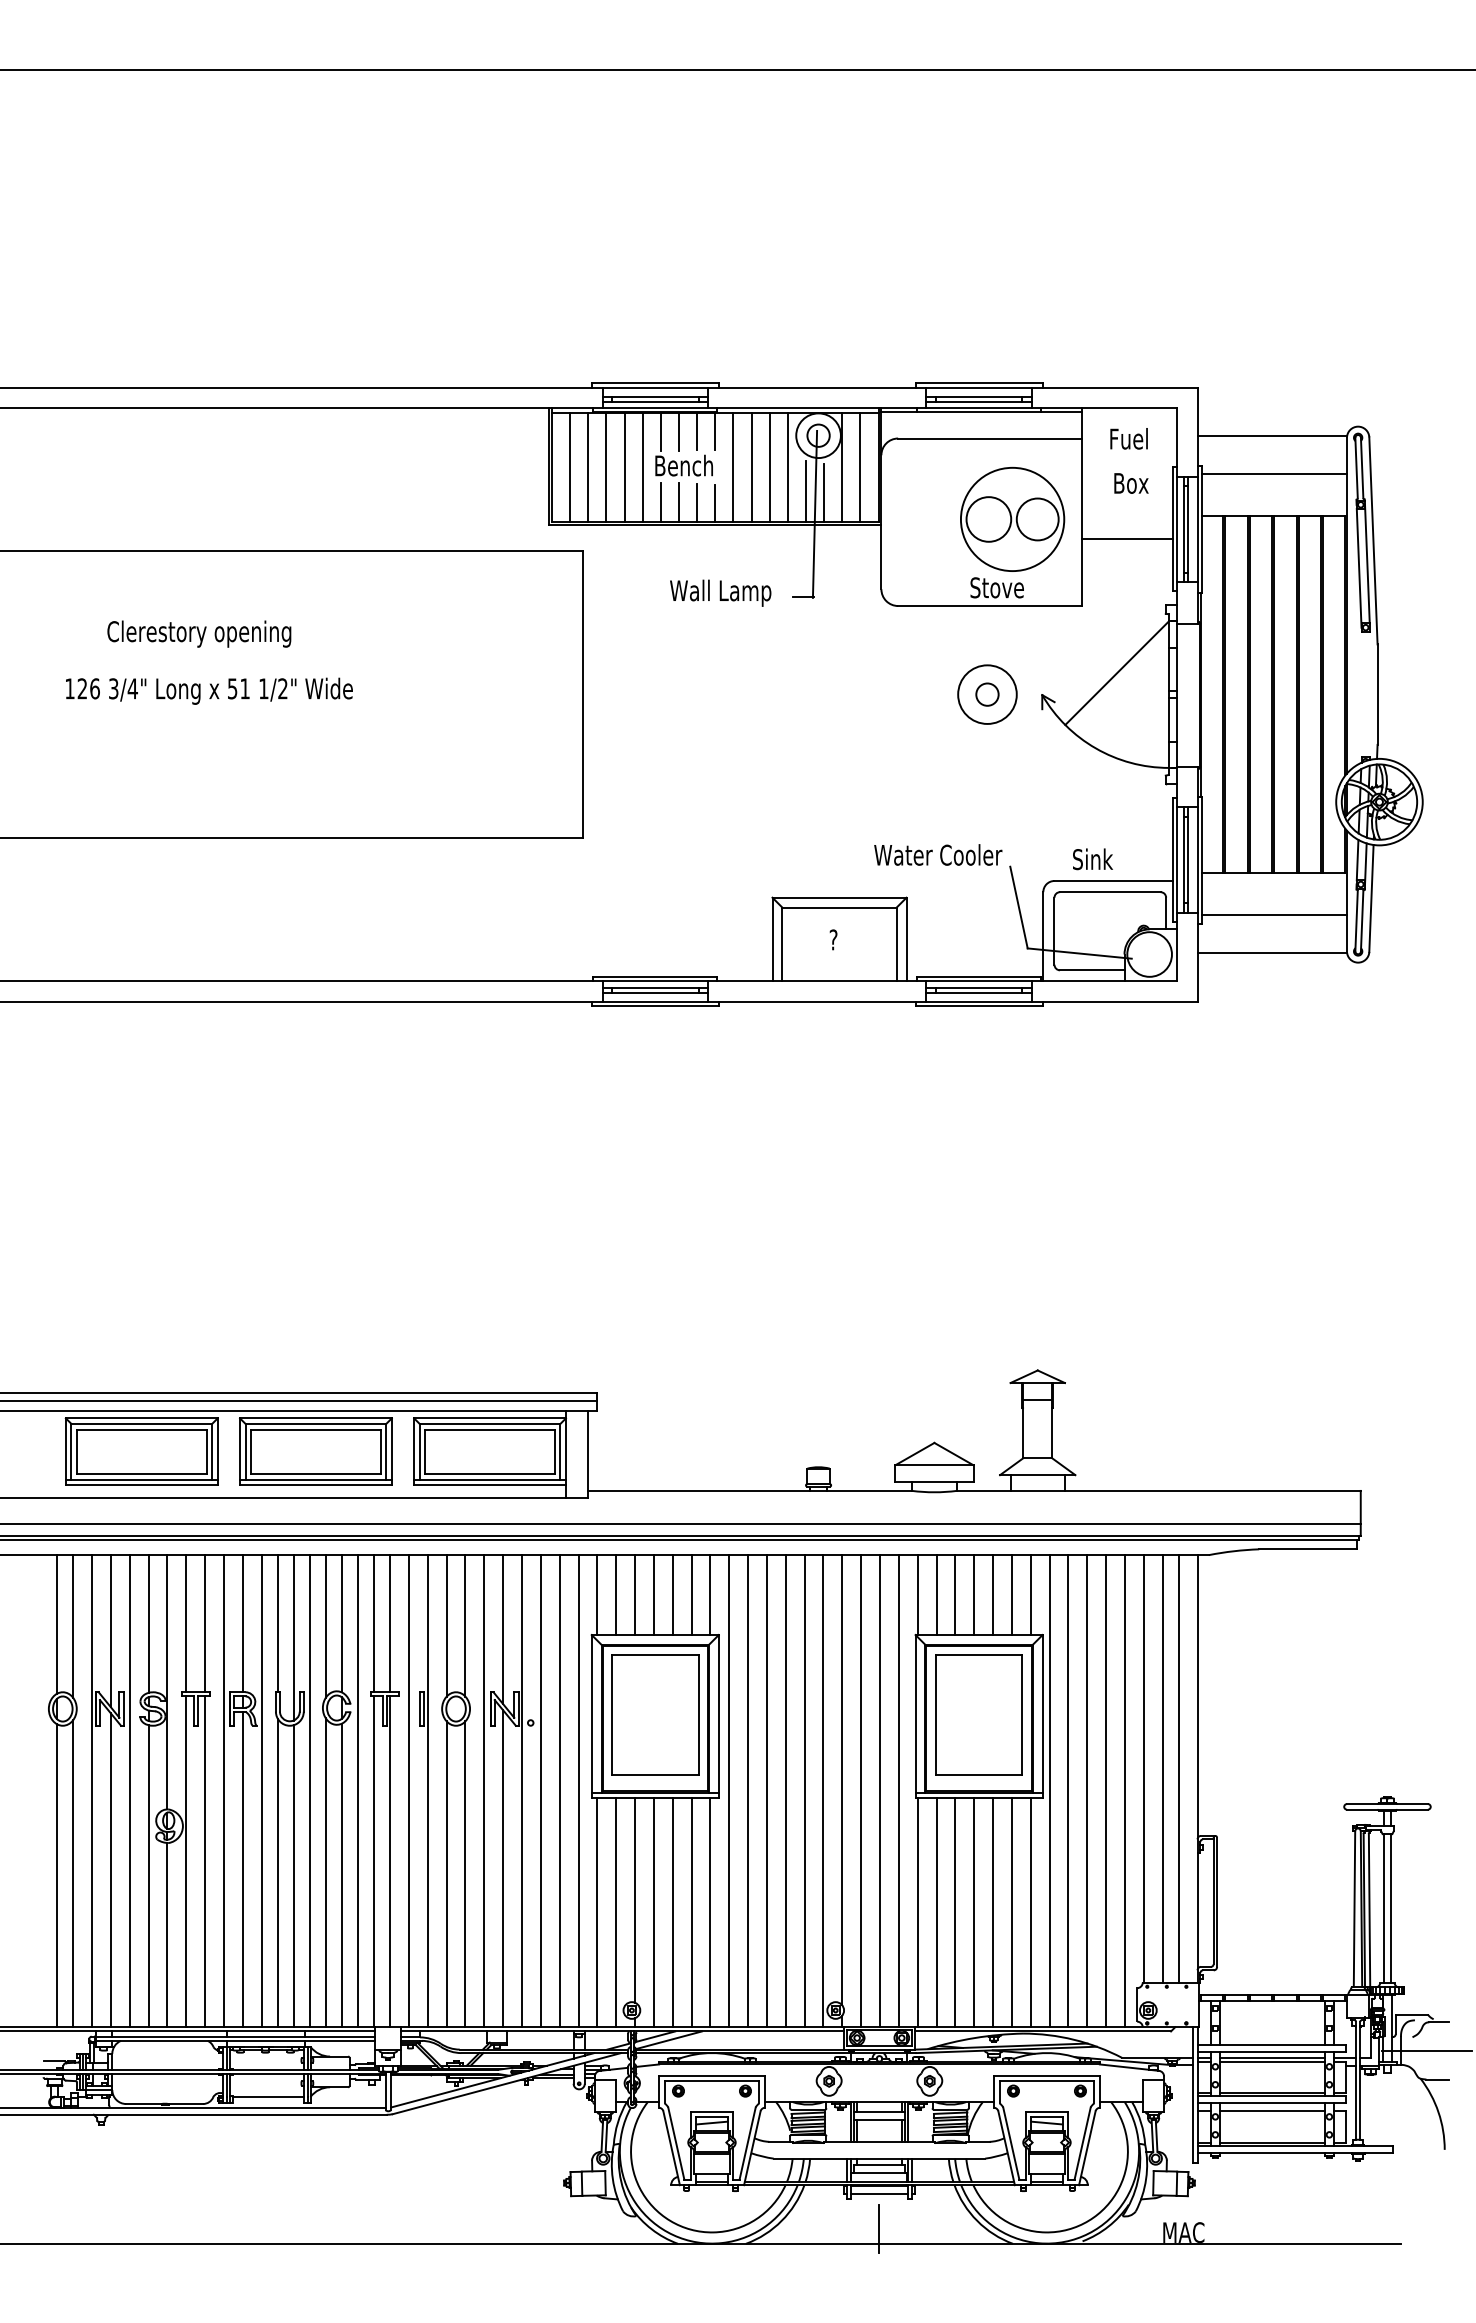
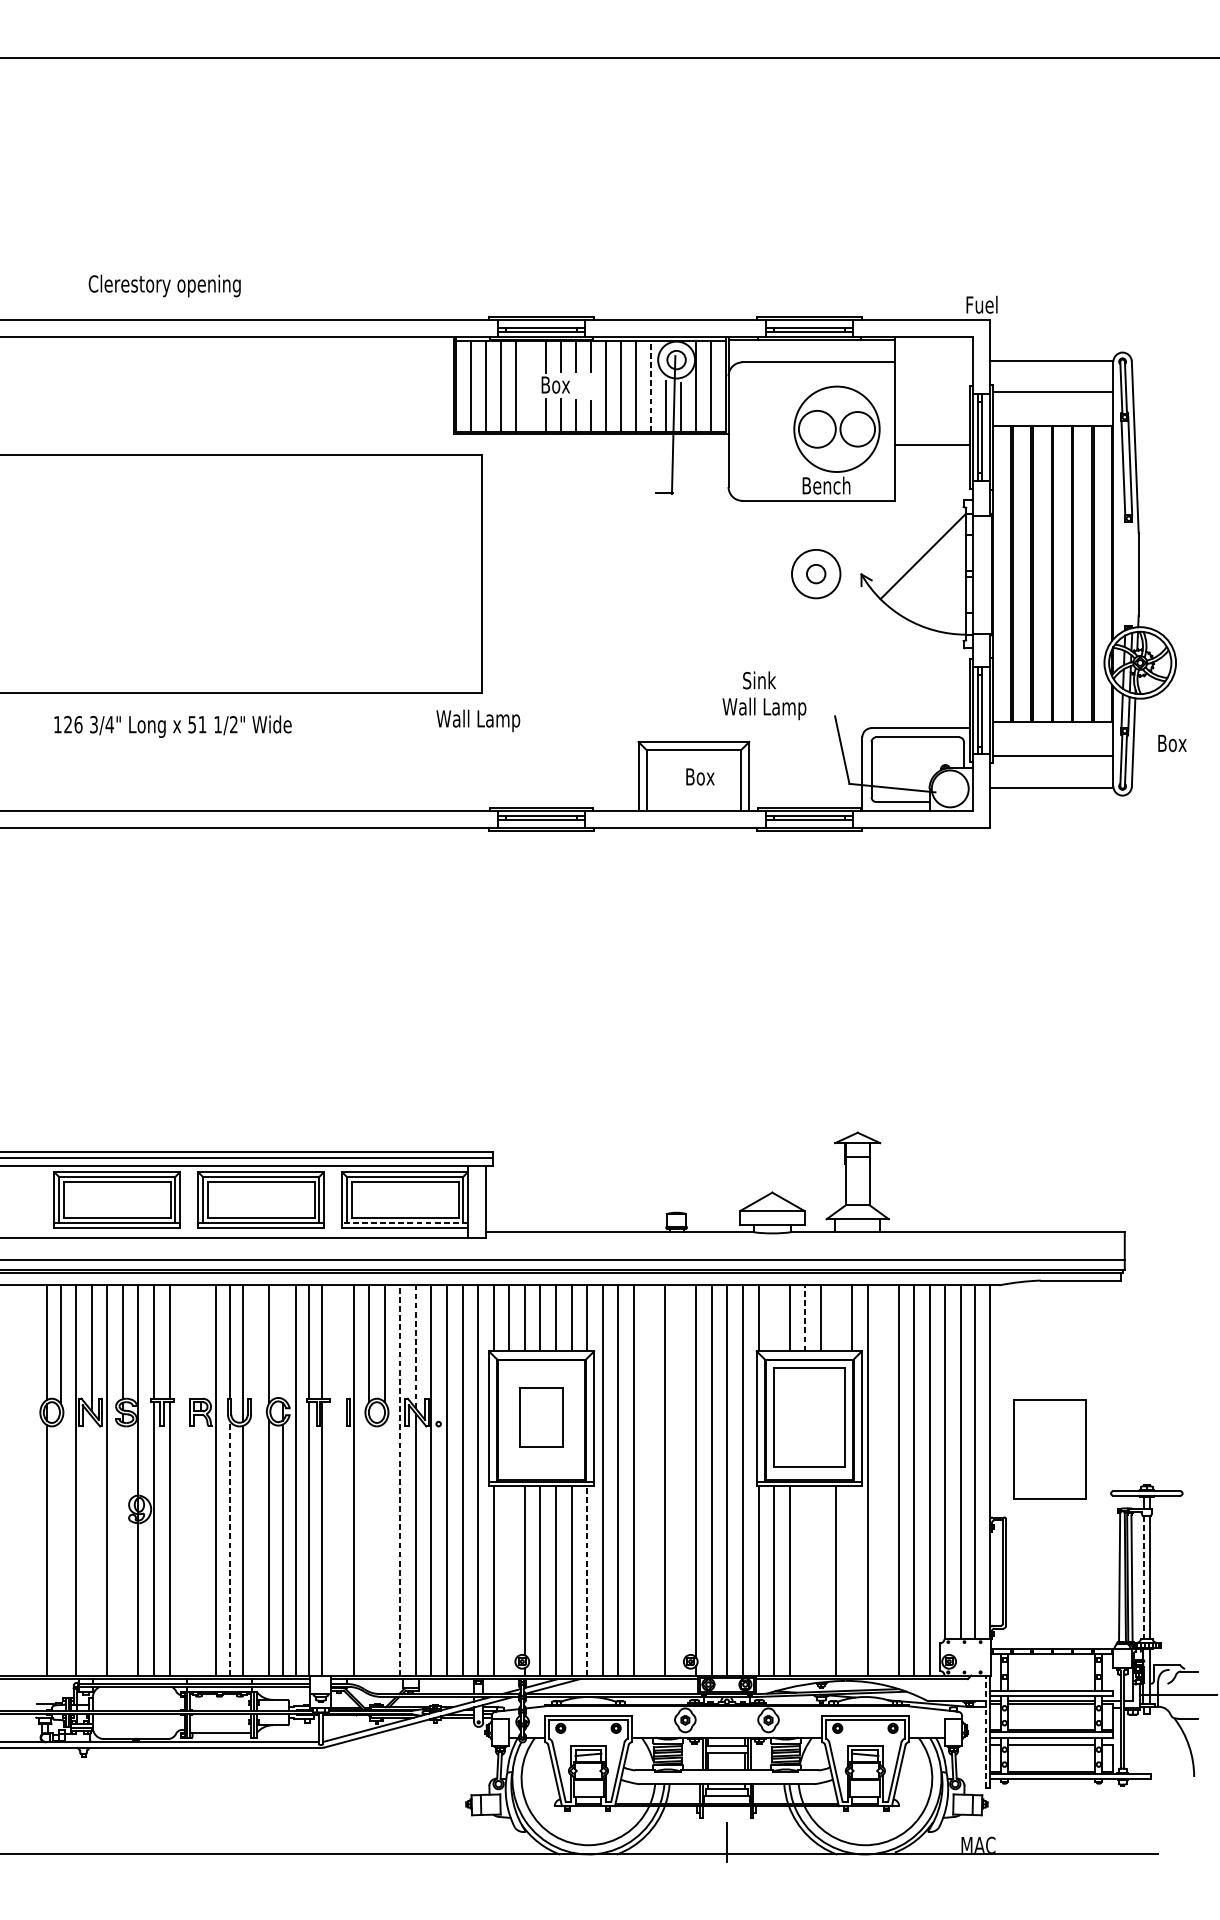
text: (1128, 438) -> (981, 304), moved
text: (690, 465) -> (570, 384), Bench -> Box
line: (642, 467) -> (531, 386), removed
line: (787, 467) -> (650, 386), solid -> dashed
text: (1131, 483) -> (1172, 743), moved
text: (999, 587) -> (826, 485), Stove -> Bench
text: (720, 592) -> (478, 720), moved
text: (199, 633) -> (164, 285), moved
text: (209, 690) -> (173, 726), moved
text: (953, 857) -> (788, 708), Water Cooler -> Wall Lamp
text: (1092, 859) -> (759, 680), moved
text: (846, 939) -> (699, 776), ? -> Box
line: (490, 1479) -> (405, 1222), solid -> dashed
line: (936, 1595) -> (774, 1318), removed
line: (974, 1595) -> (805, 1318), solid -> dashed
line: (1011, 1595) -> (836, 1318), removed
line: (242, 1623) -> (200, 1341), removed
line: (341, 1623) -> (282, 1341), removed
line: (503, 1629) -> (416, 1346), solid -> dashed
part: (655, 1714) -> (541, 1417), size x0.6
part: (1269, 1753) -> (1049, 1449), added
line: (484, 1790) -> (400, 1479), solid -> dashed
line: (223, 1791) -> (184, 1480), removed
line: (309, 1791) -> (255, 1480), removed
line: (408, 1791) -> (337, 1480), removed
line: (785, 1791) -> (649, 1480), removed
line: (823, 1791) -> (680, 1480), removed
line: (1068, 1791) -> (883, 1480), removed
line: (242, 1869) -> (200, 1545), removed
line: (110, 1870) -> (91, 1546), removed
line: (277, 1872) -> (229, 1547), solid -> dashed
line: (73, 1873) -> (60, 1548), removed
line: (446, 1874) -> (369, 1549), removed
line: (465, 1874) -> (384, 1549), removed
line: (148, 1876) -> (122, 1551), removed
line: (1384, 1908) -> (1144, 1577), solid -> dashed
line: (616, 1912) -> (509, 1580), removed
line: (710, 1912) -> (587, 1580), solid -> dashed
line: (974, 1912) -> (805, 1580), removed
line: (993, 1912) -> (821, 1580), removed
line: (1030, 1912) -> (851, 1580), removed
line: (1192, 2095) -> (985, 1732), solid -> dashed
line: (879, 2193) -> (726, 1813), removed

